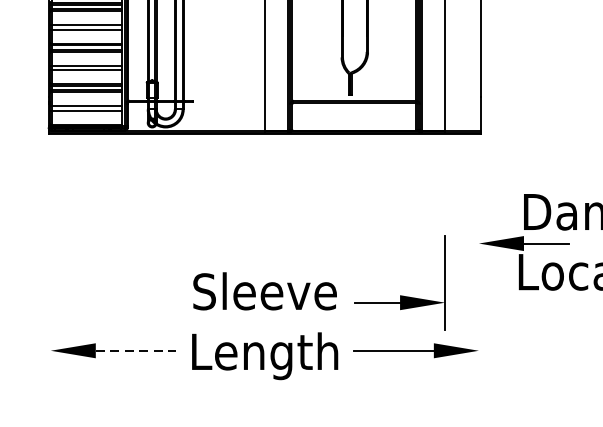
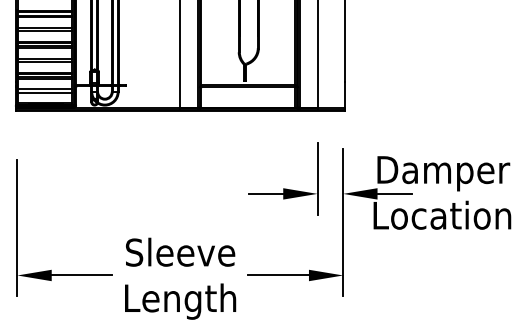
line: (479, 281) -> (343, 222), added
line: (50, 289) -> (17, 228), added
part: (400, 295) -> (283, 188), moved
text: (265, 325) -> (180, 278), moved
line: (136, 350) -> (82, 275), dashed -> solid

